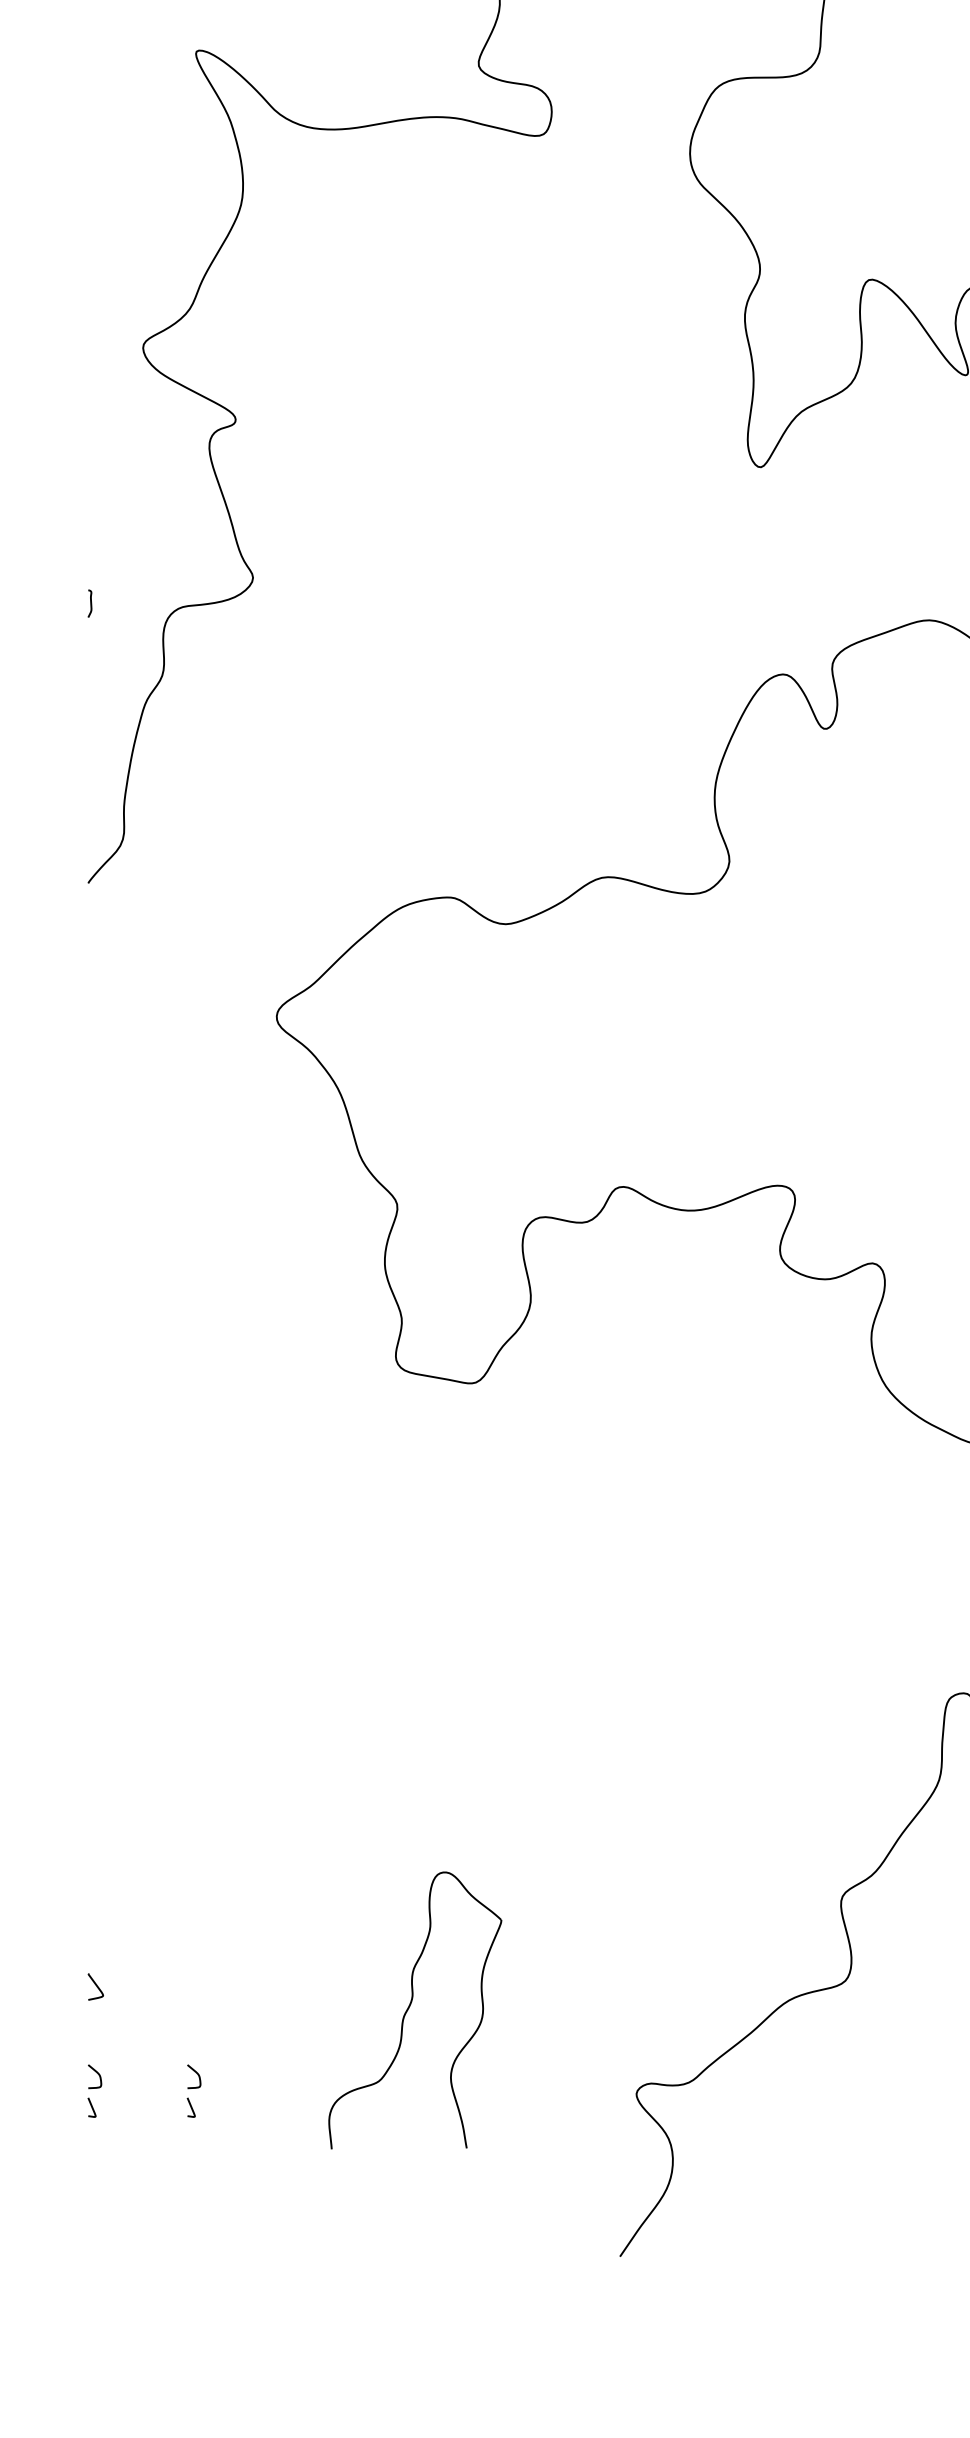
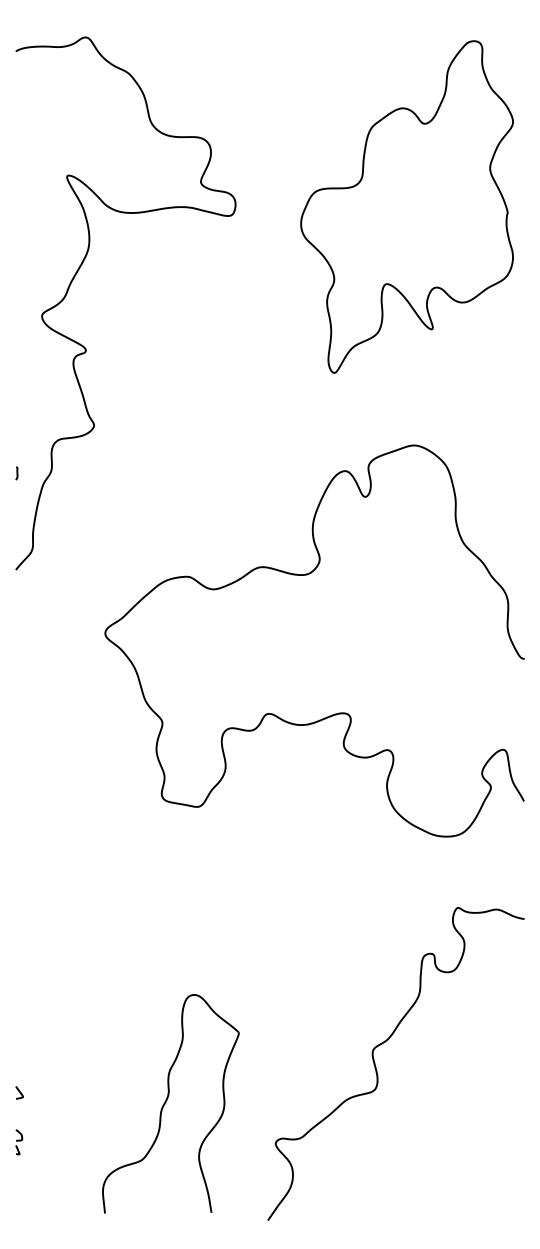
curve: (89, 603) -> (16, 473), moved
part: (414, 2009) -> (170, 1103), size x1.67
part: (194, 2091) -> (66, 1142), removed

